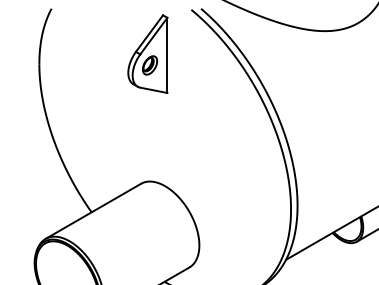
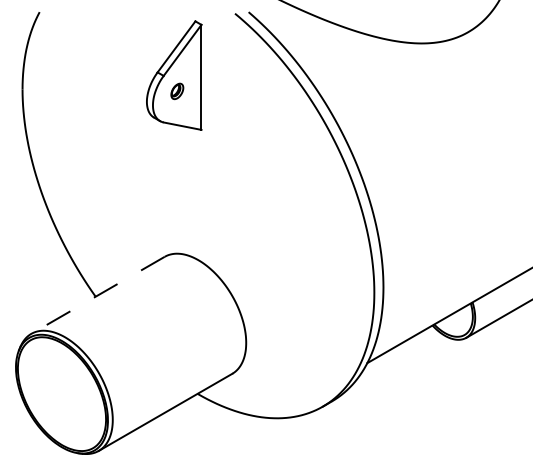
part: (150, 65) -> (177, 91), size x0.6
line: (92, 211) -> (97, 295), solid -> dashed

